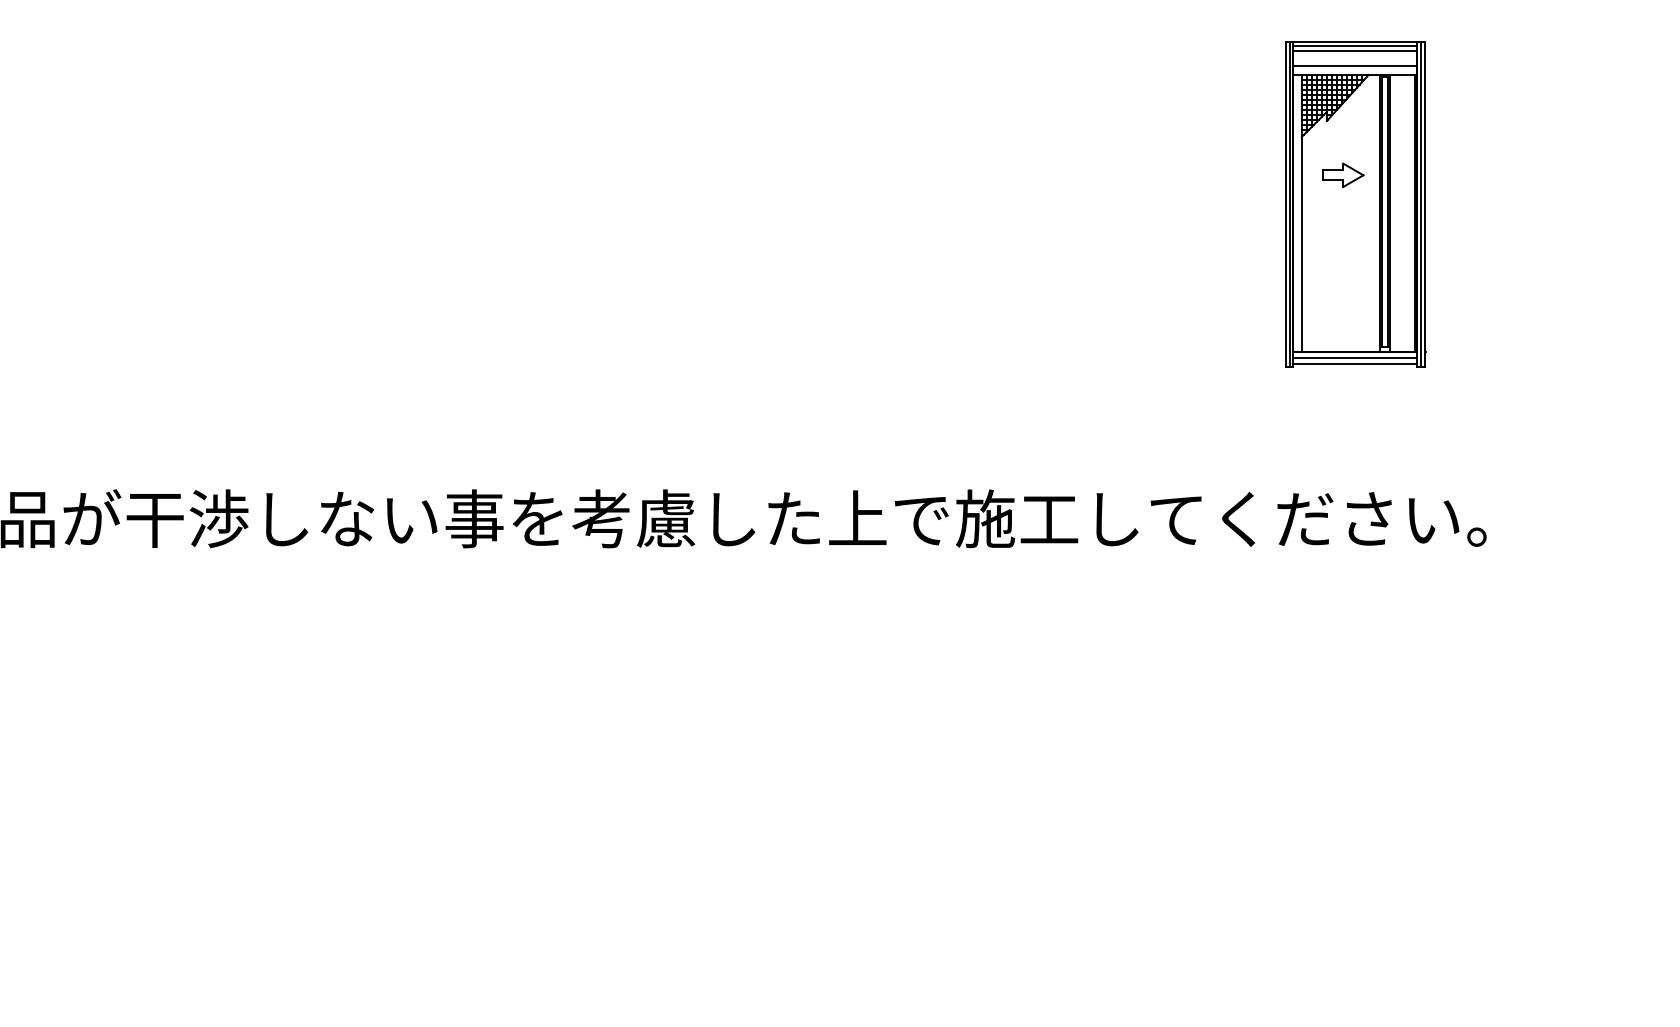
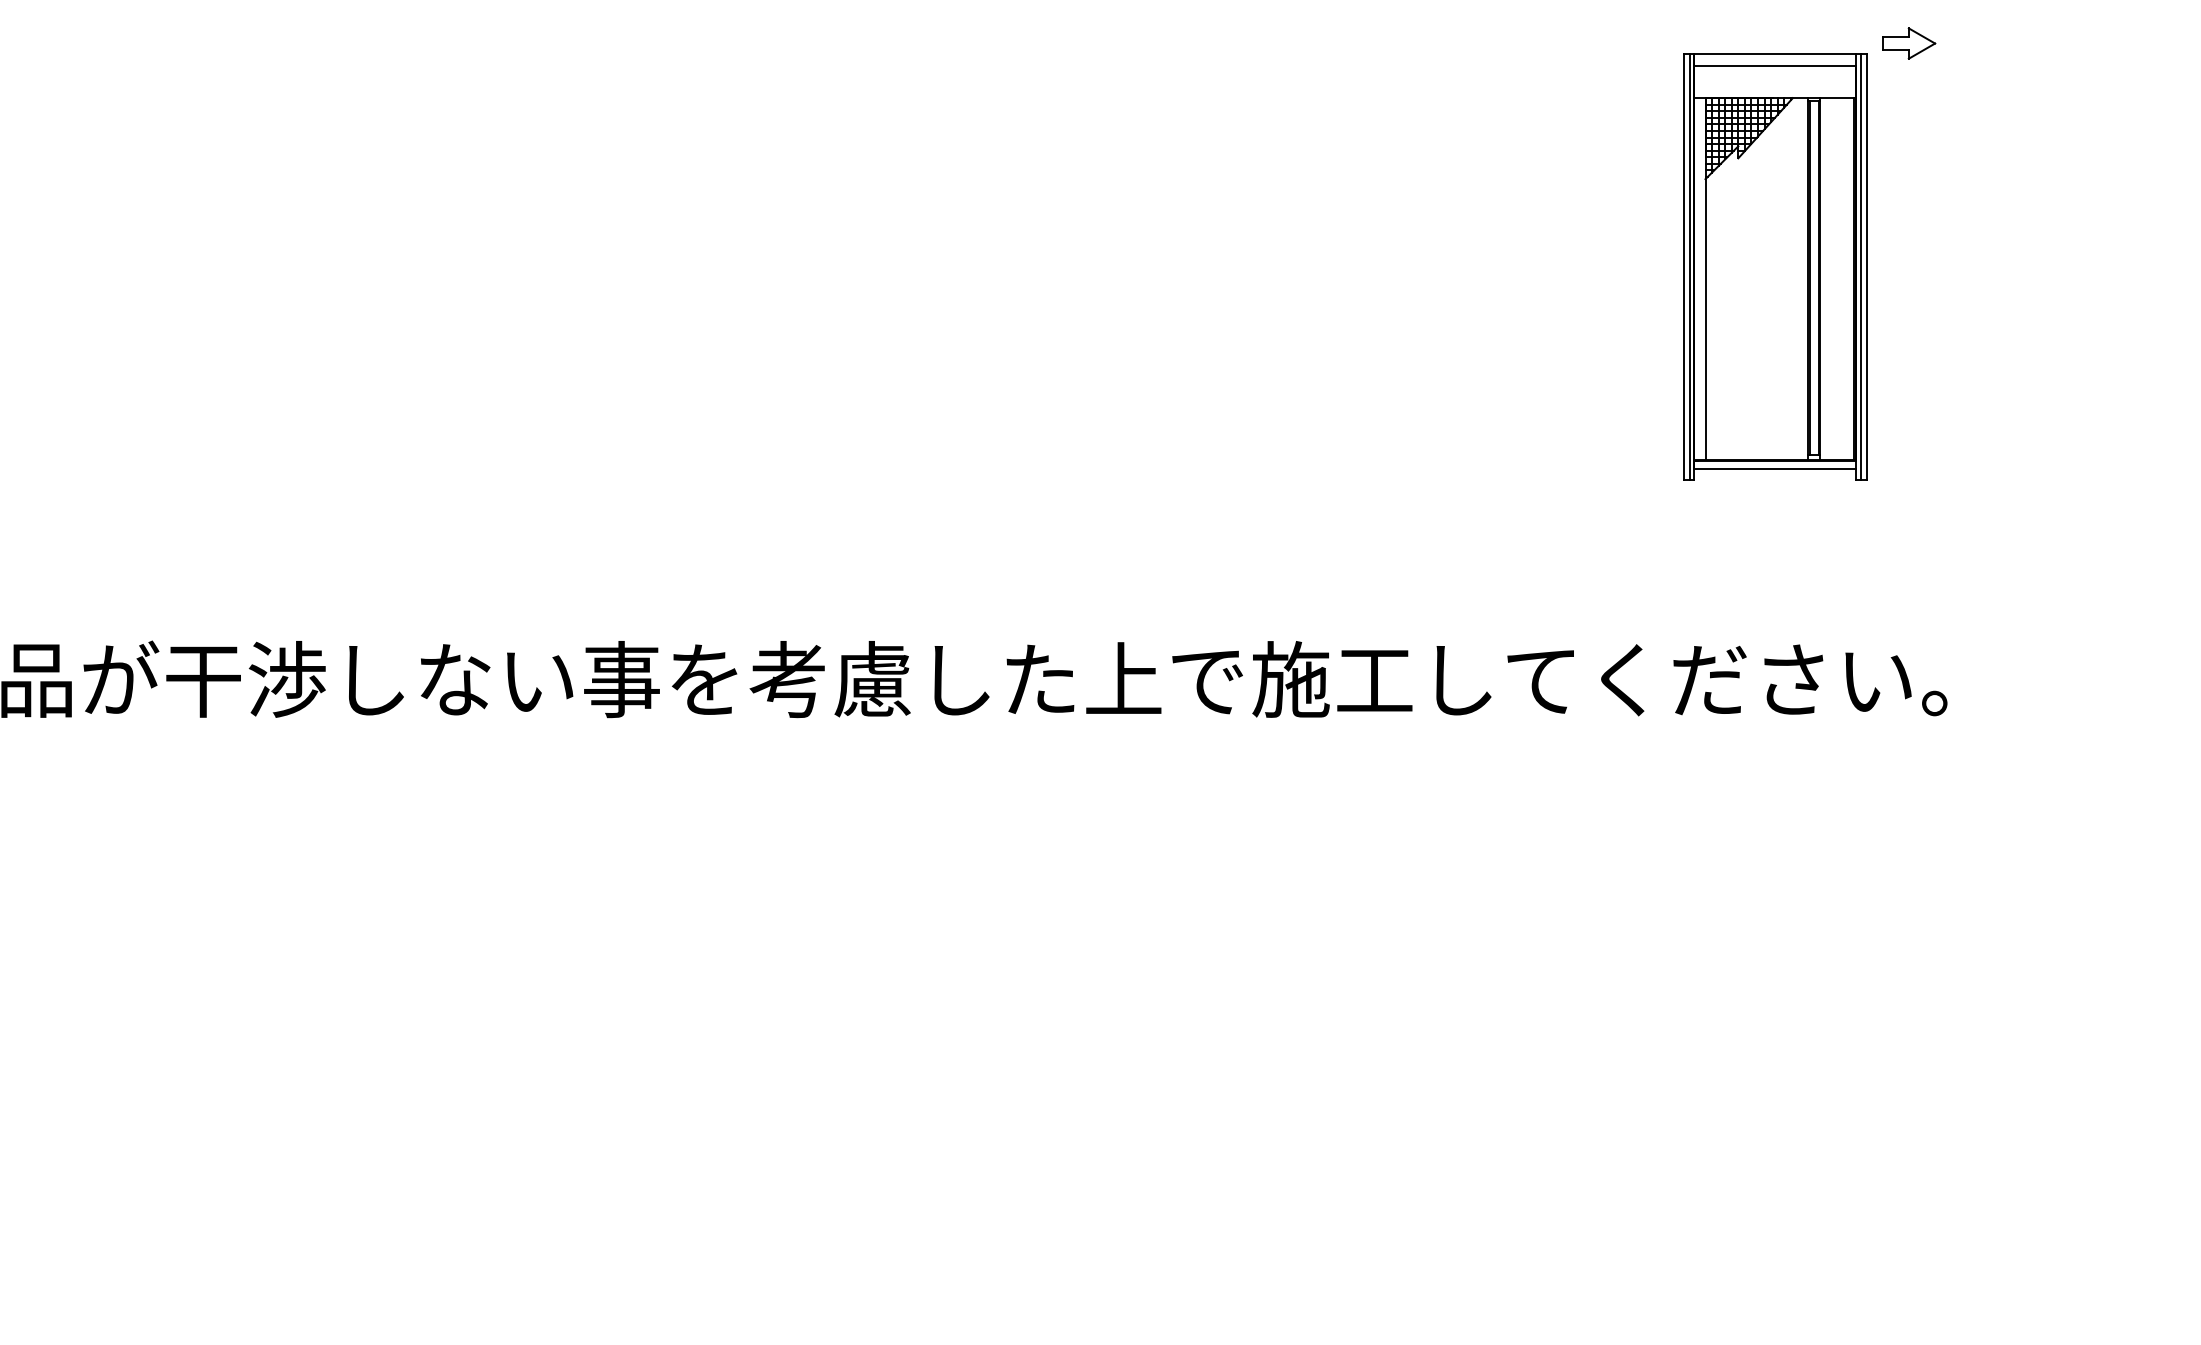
line: (1355, 45) -> (1775, 59), removed
line: (1355, 66) -> (1775, 86), removed
part: (1343, 175) -> (1909, 43), moved
line: (1355, 363) -> (1775, 476), removed

